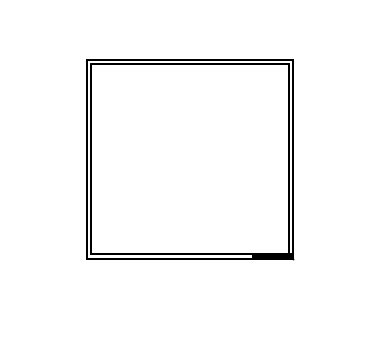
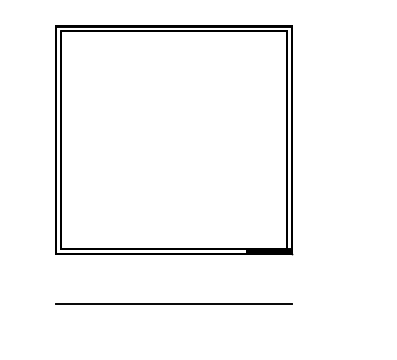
line: (189, 302) -> (173, 304), added

